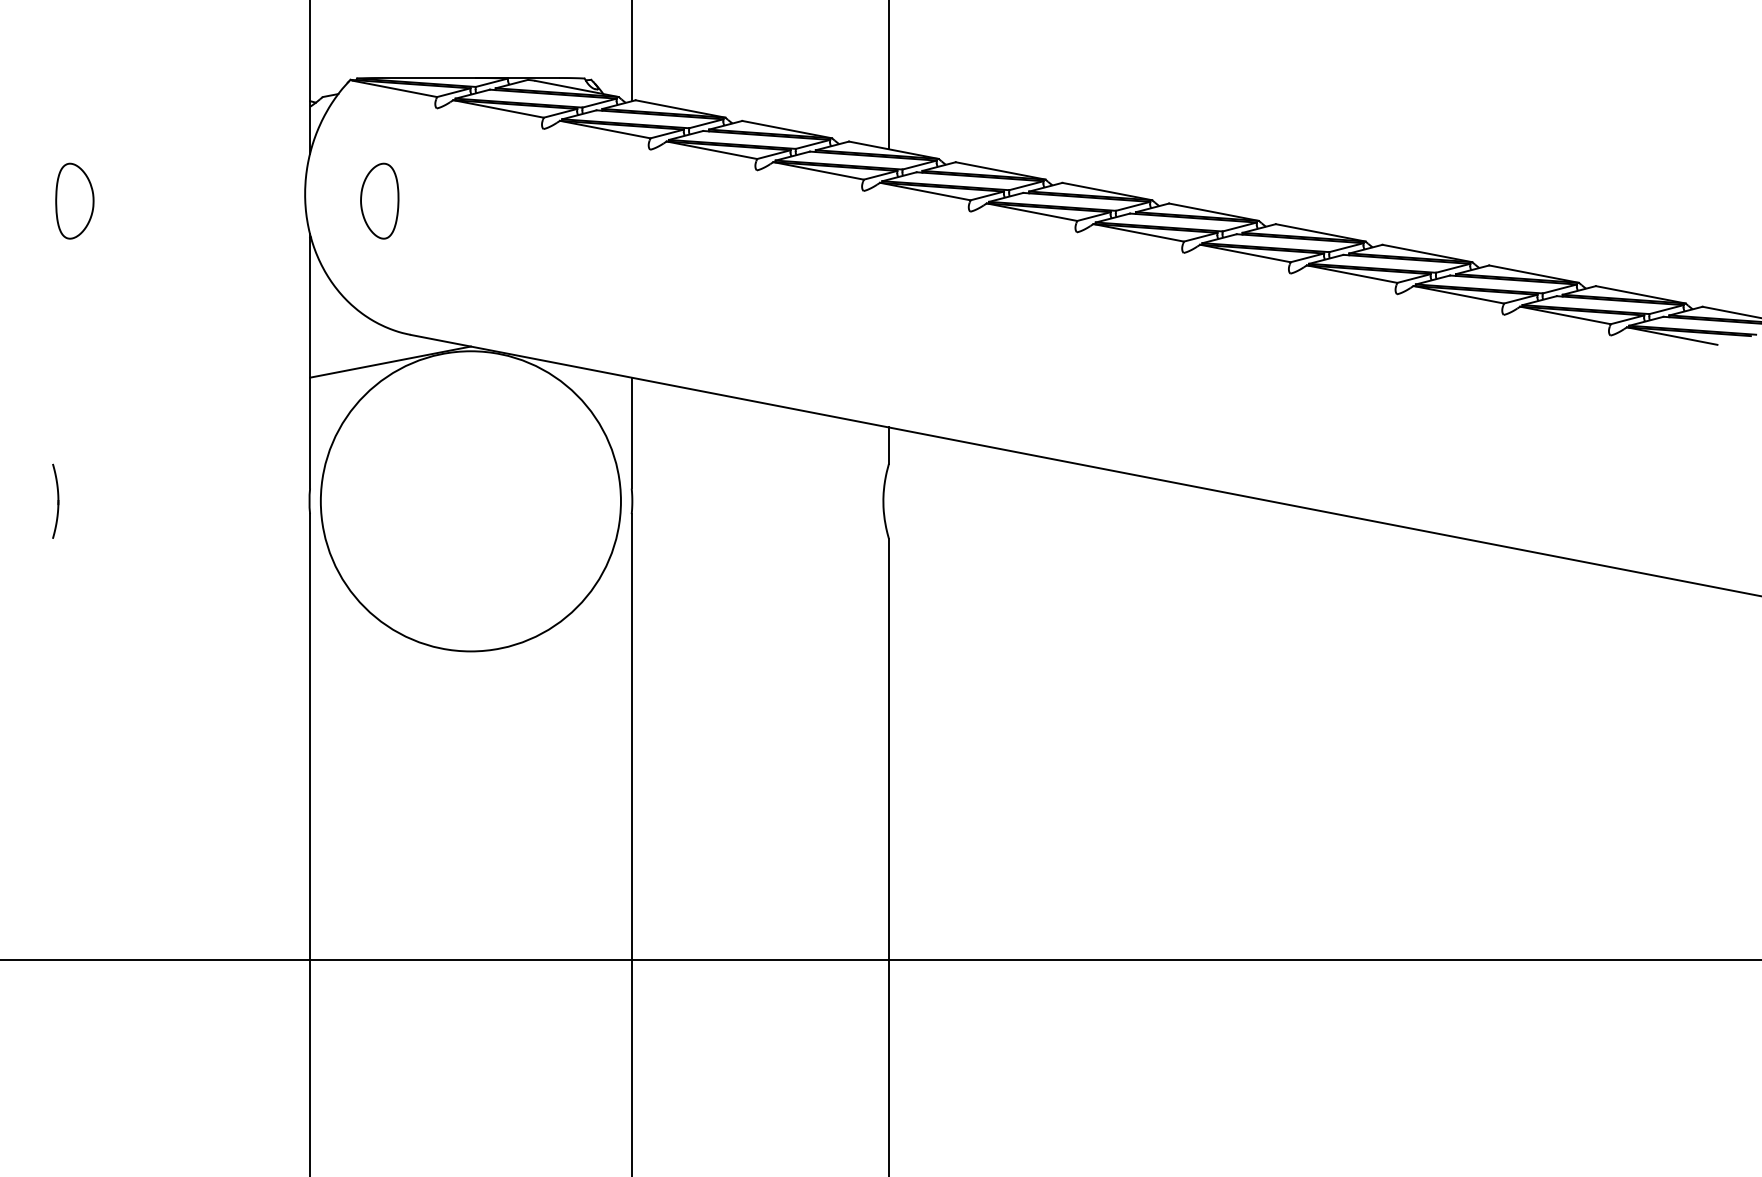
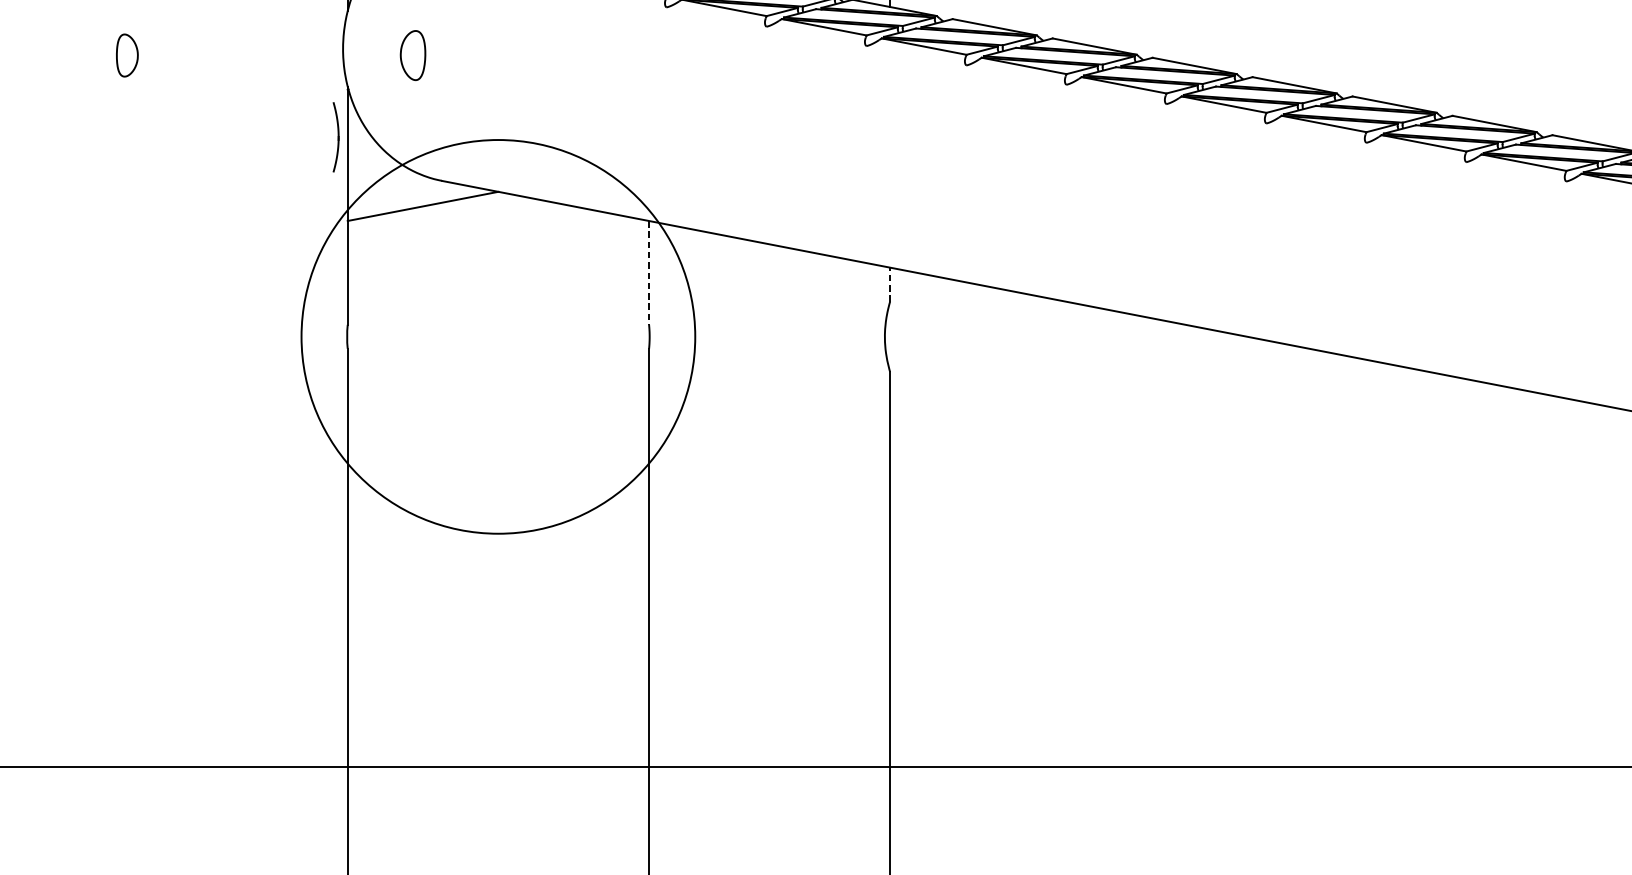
part: (74, 200) -> (126, 54), size x0.6
part: (379, 200) -> (412, 54), size x0.7
line: (631, 433) -> (648, 273), solid -> dashed
line: (888, 445) -> (889, 284), solid -> dashed
part: (55, 500) -> (335, 136), moved
circle: (470, 501) -> (498, 337), size x1.4

